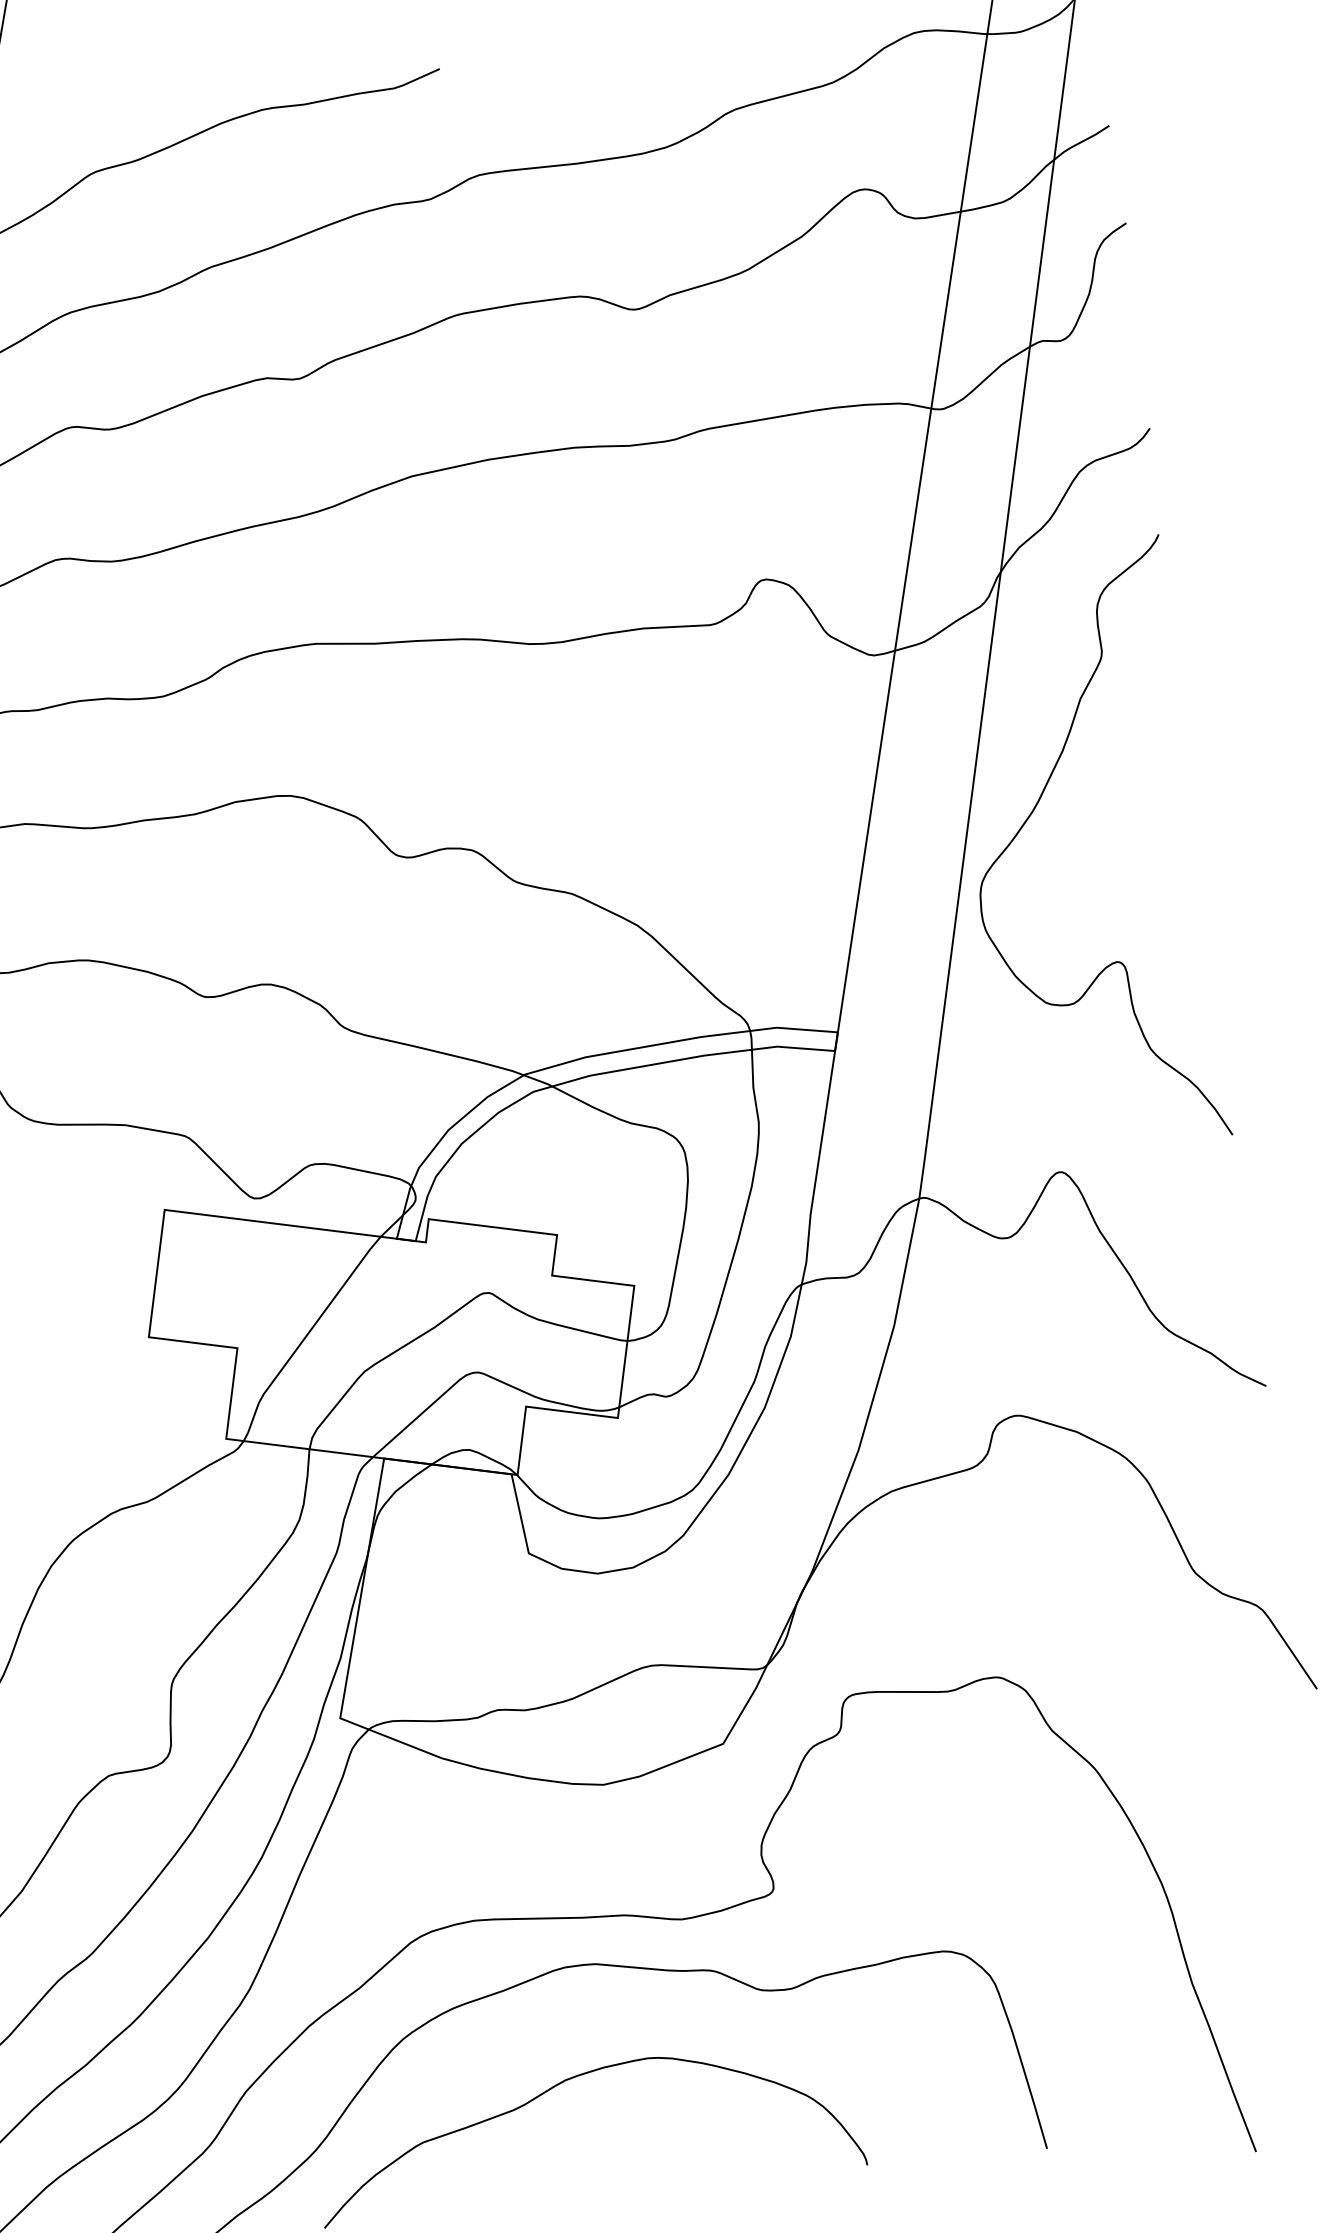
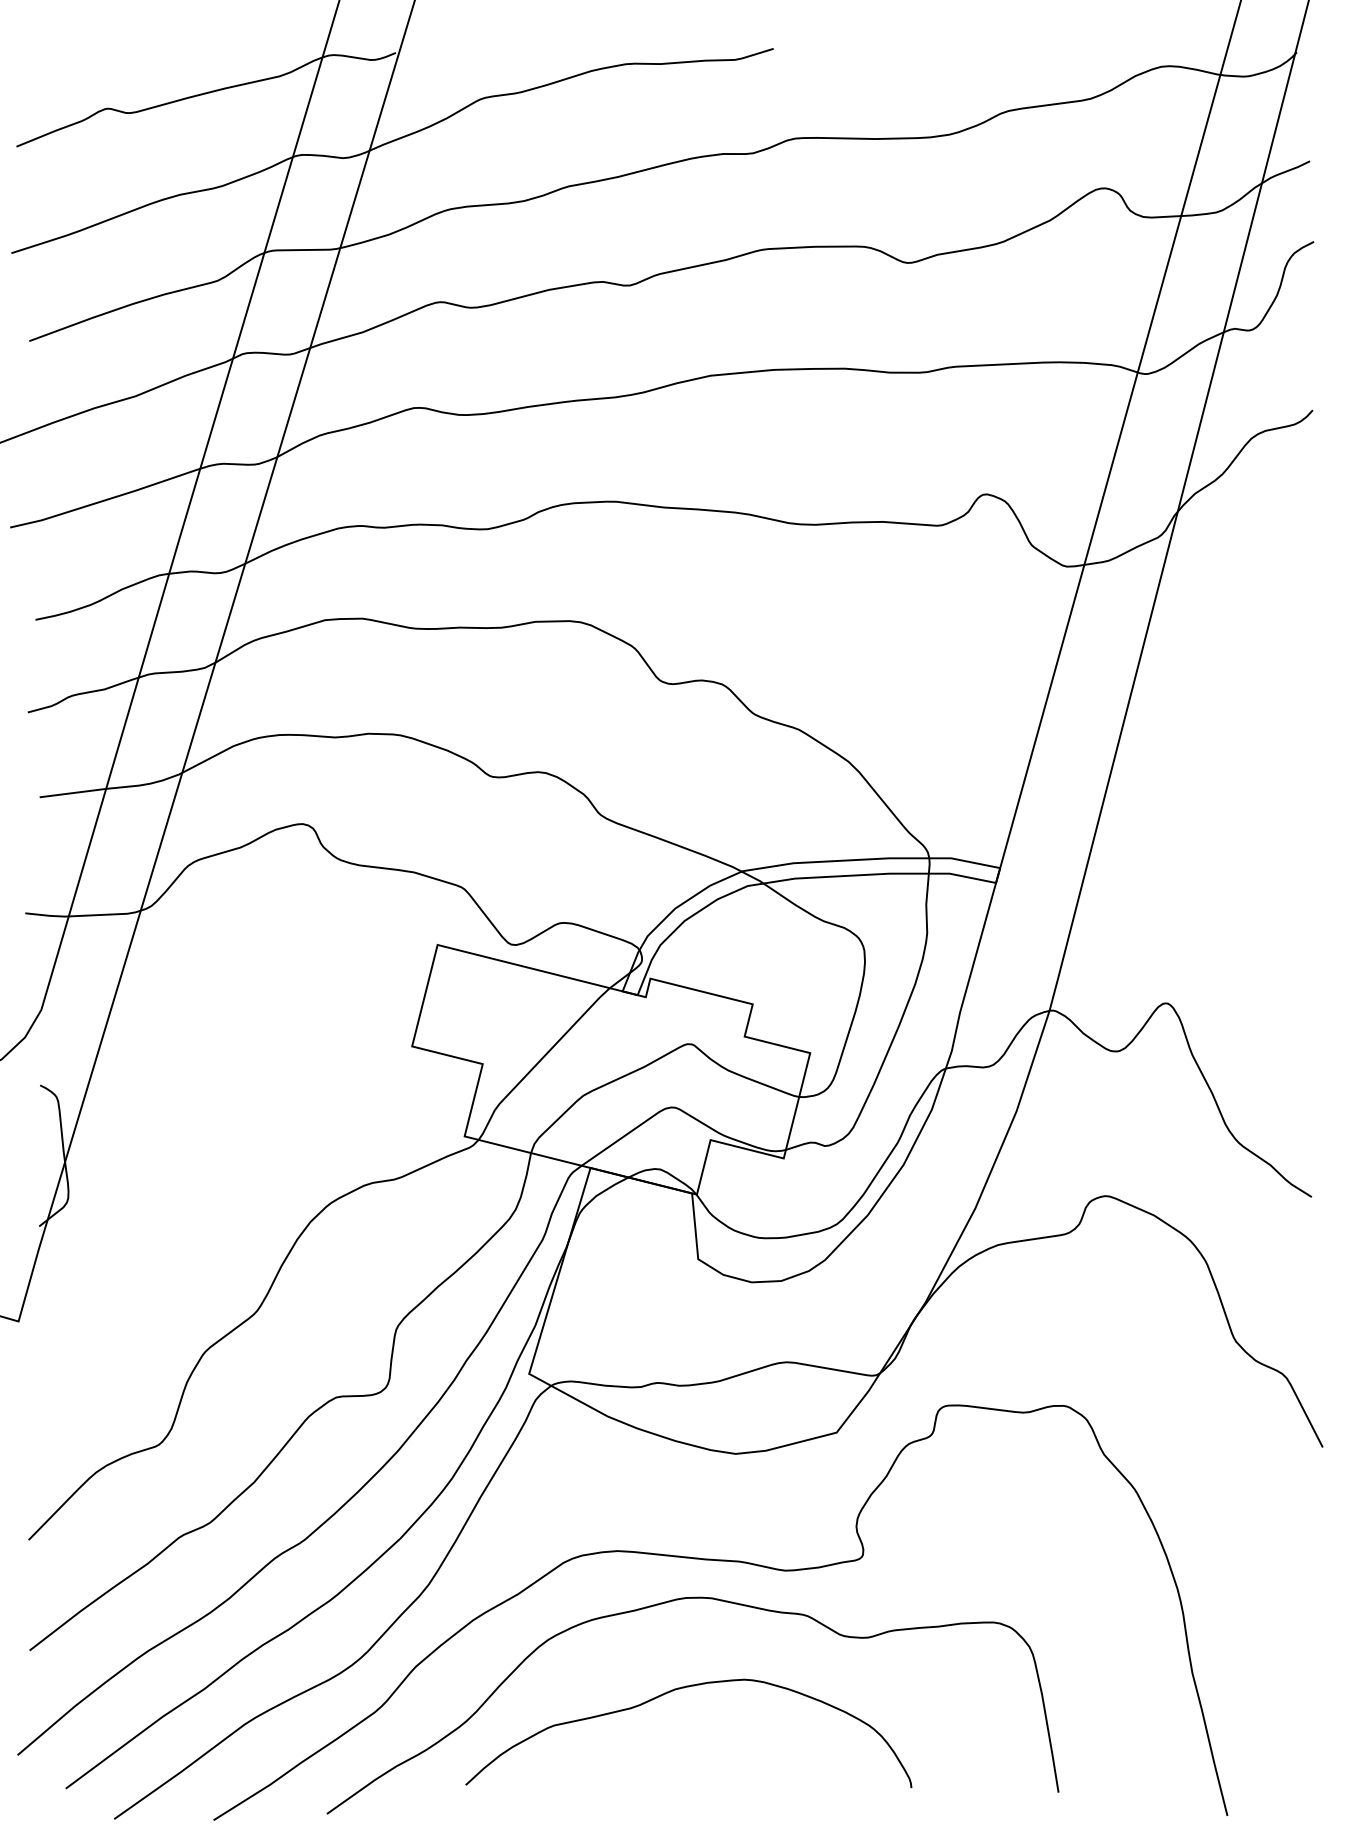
curve: (1034, 810) -> (1181, 708), removed

